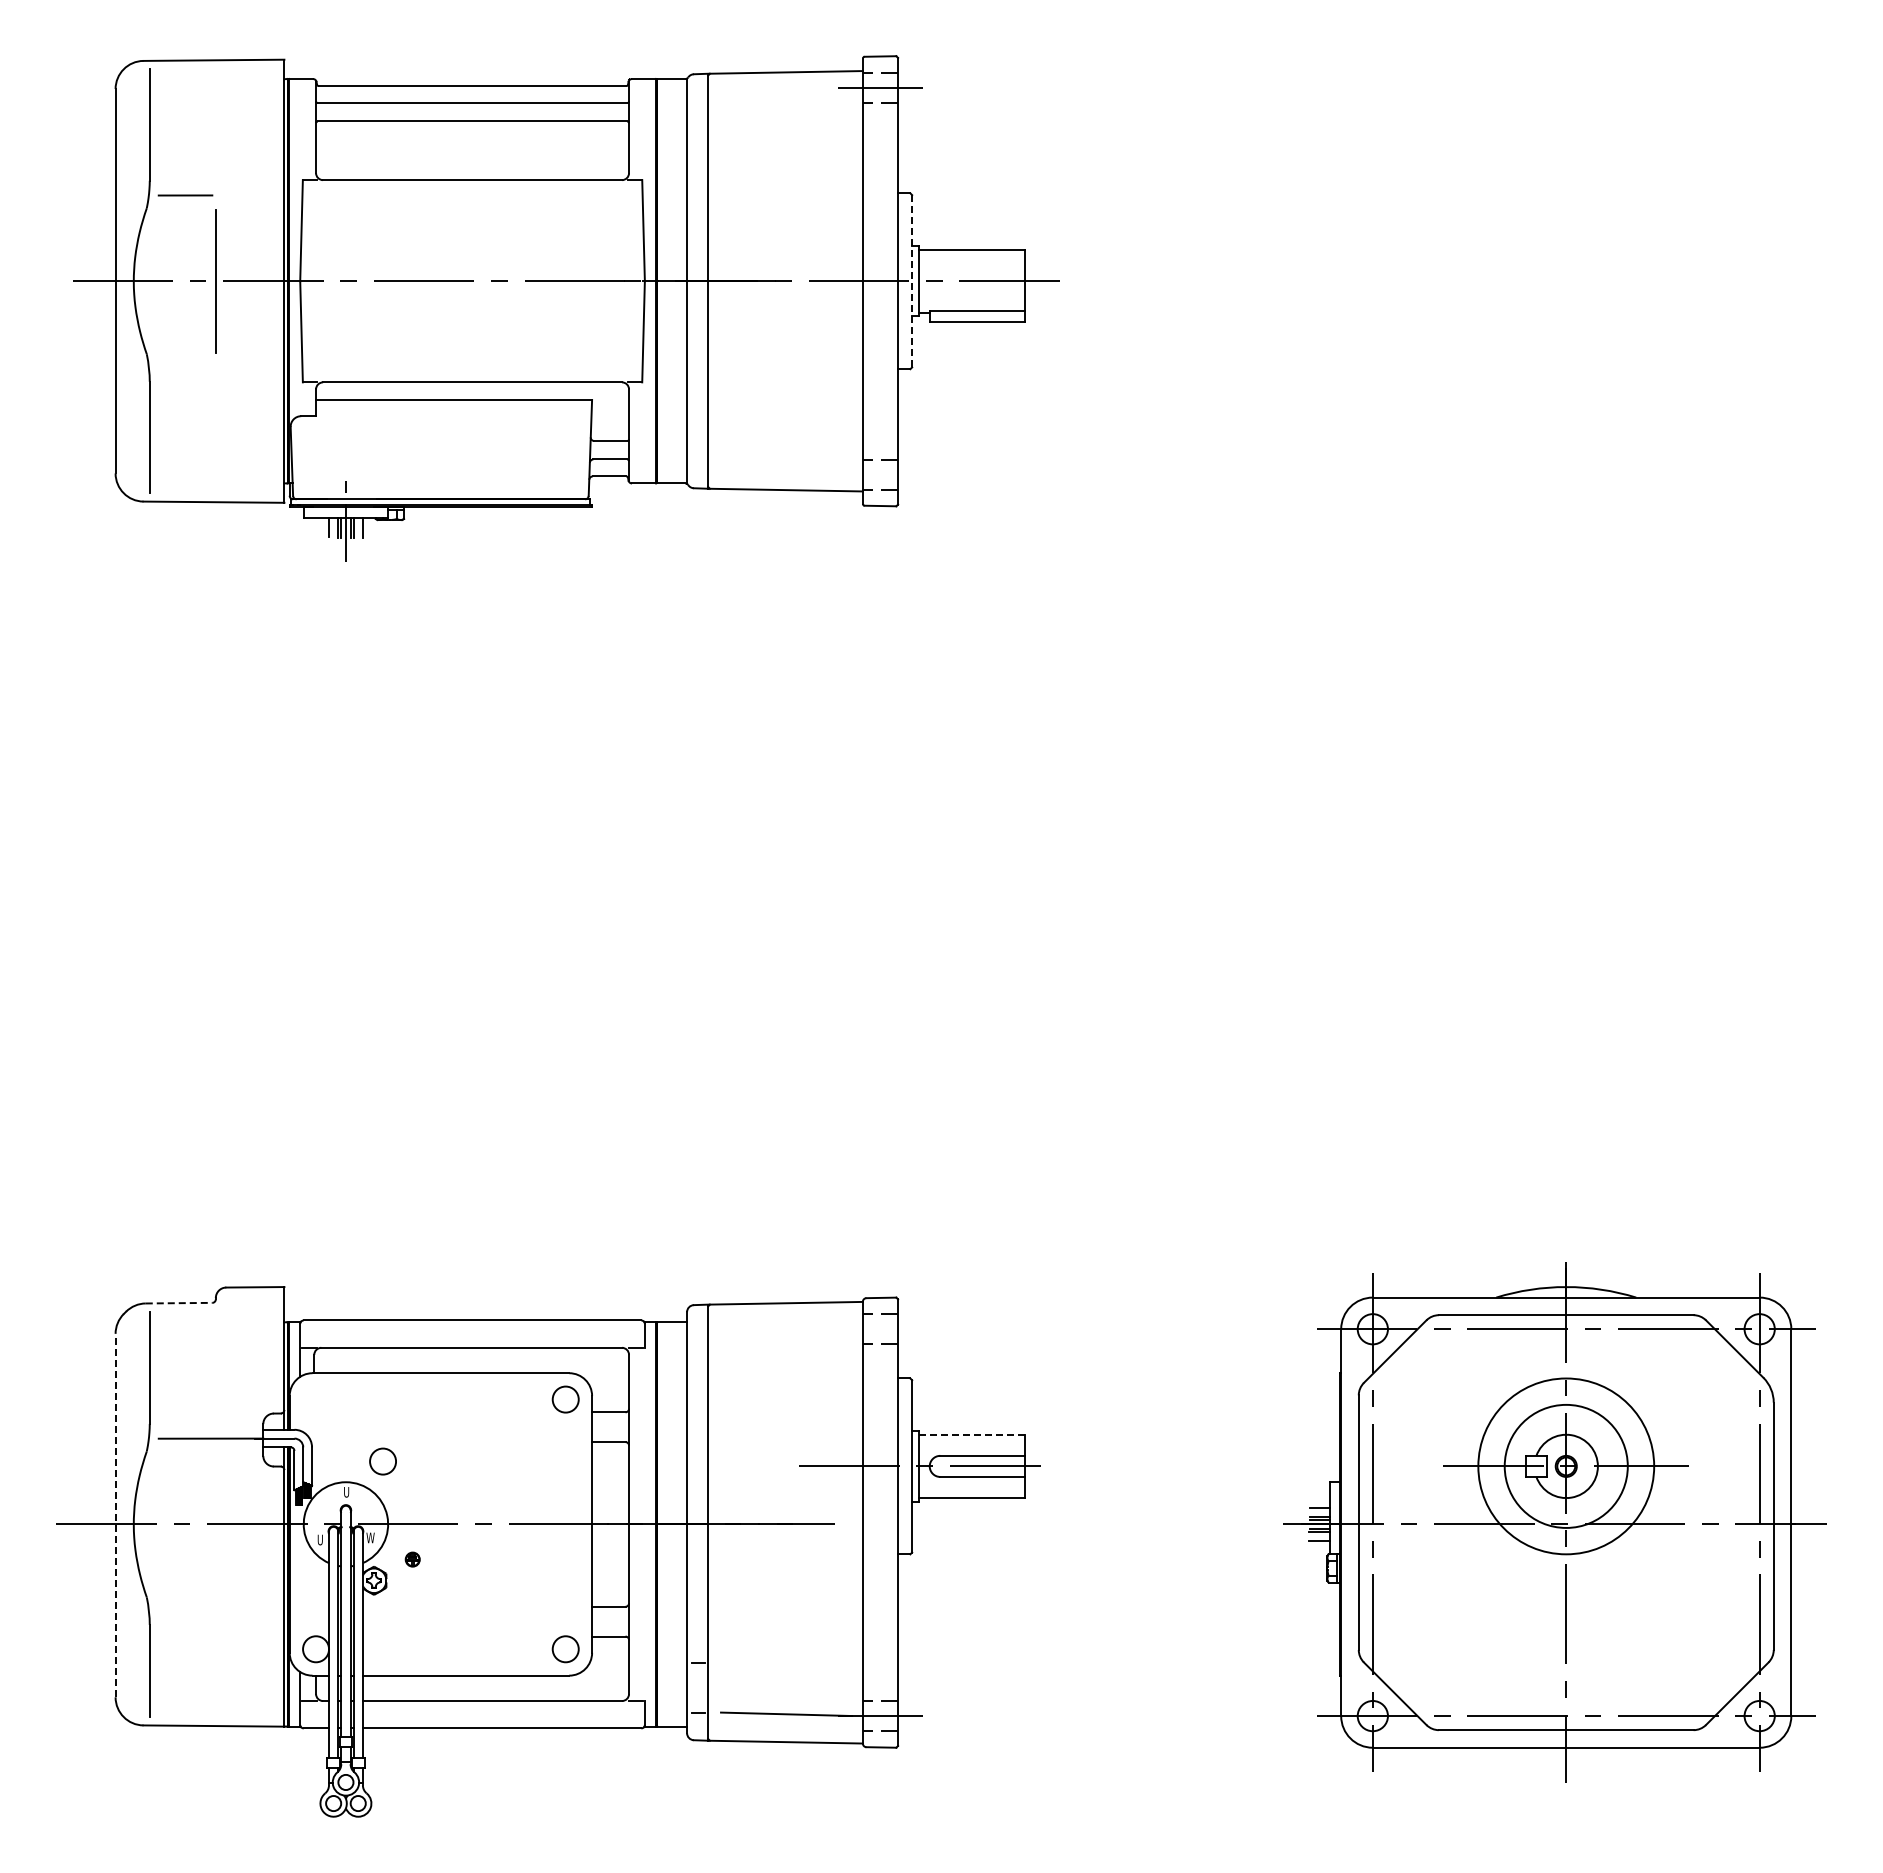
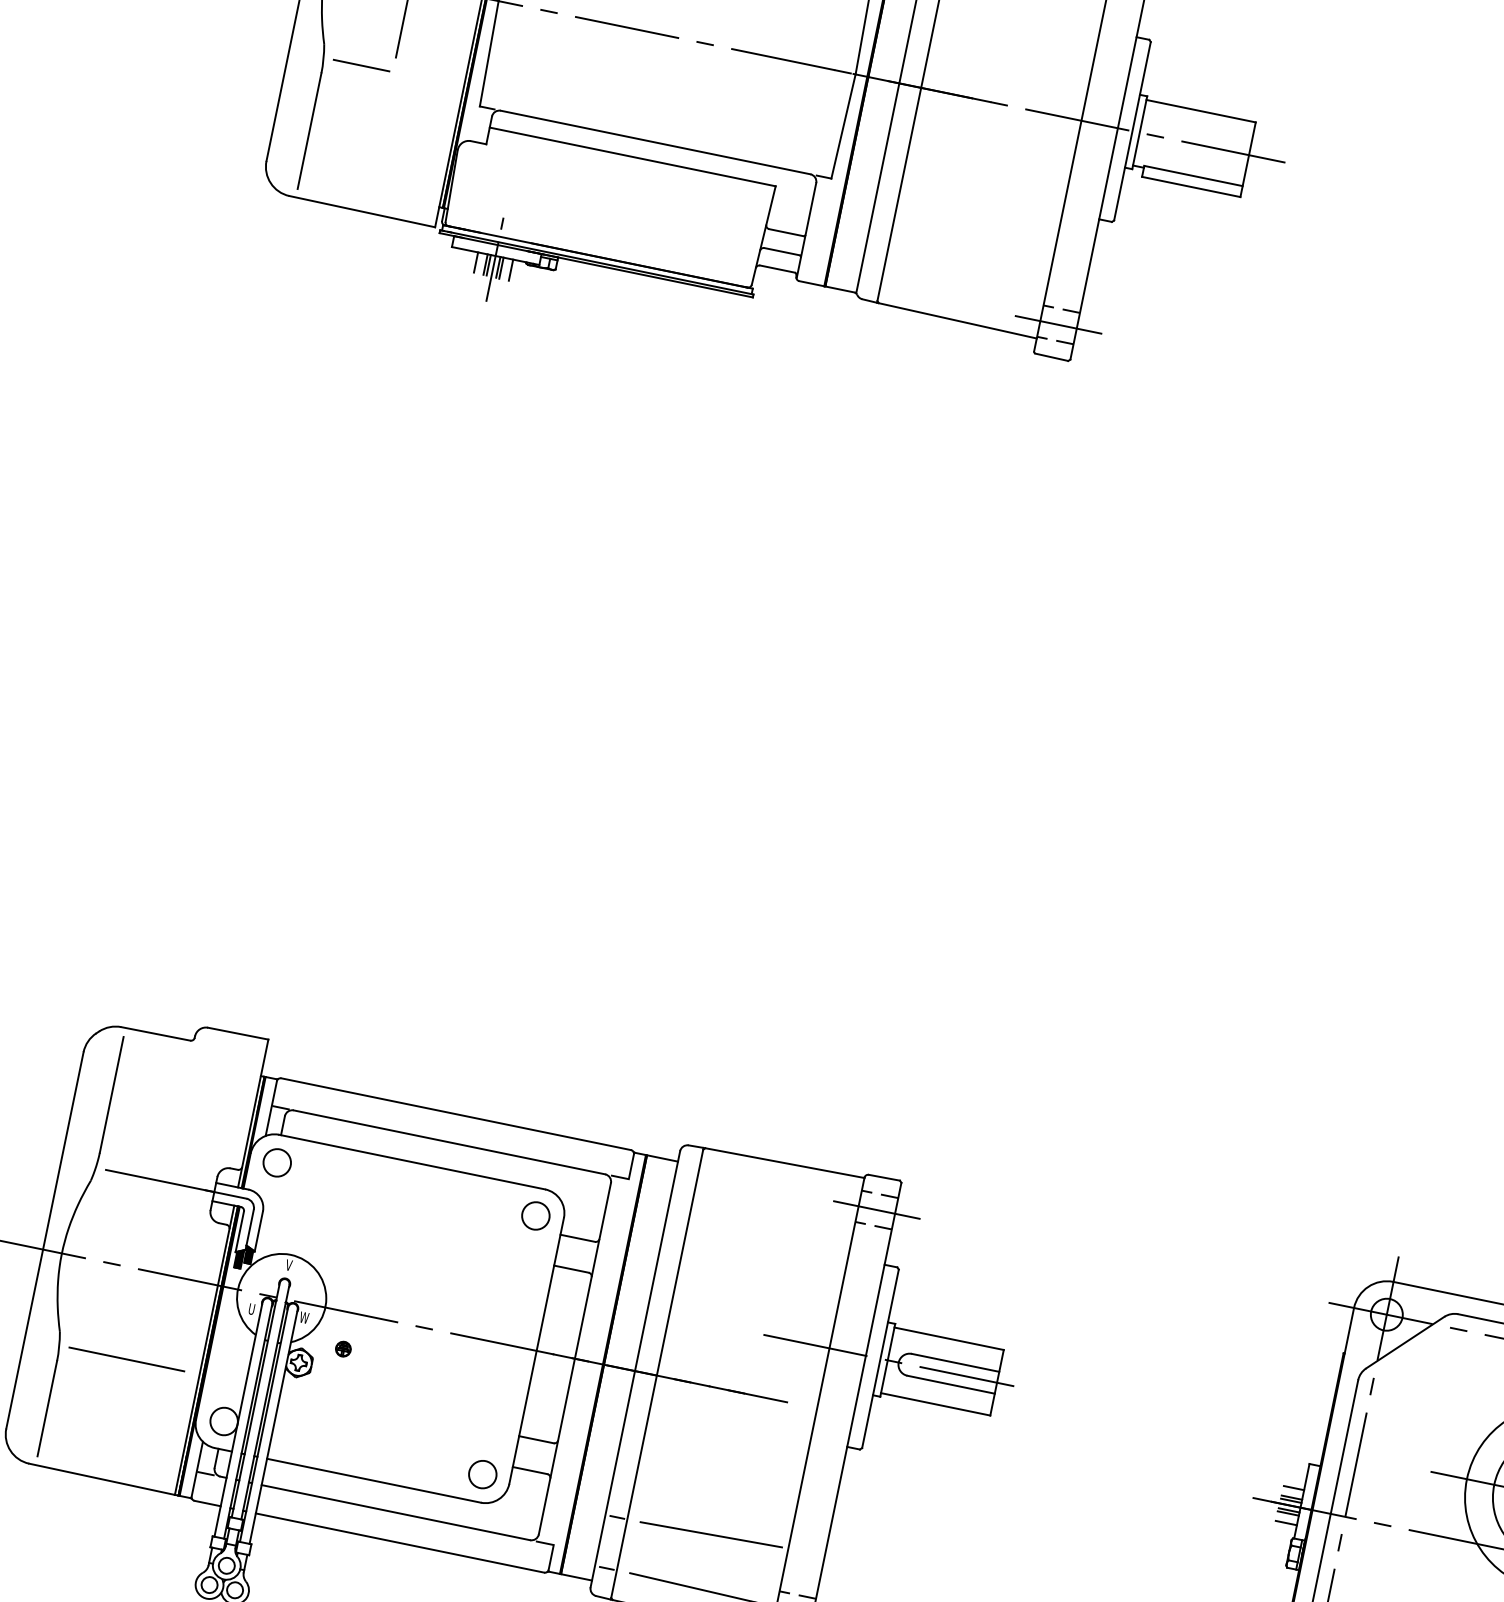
line: (912, 280) -> (1132, 130), dashed -> solid
line: (185, 367) -> (361, 66), added
line: (880, 474) -> (1058, 324), added
line: (179, 1303) -> (156, 1034), dashed -> solid
line: (880, 1329) -> (876, 1210), added
line: (971, 1434) -> (948, 1338), dashed -> solid
circle: (382, 1461) -> (276, 1162), moved
text: (346, 1492) -> (289, 1265), U -> V
line: (115, 1515) -> (44, 1240), dashed -> solid
line: (213, 1610) -> (126, 1359), added
line: (788, 1661) -> (710, 1534), added

